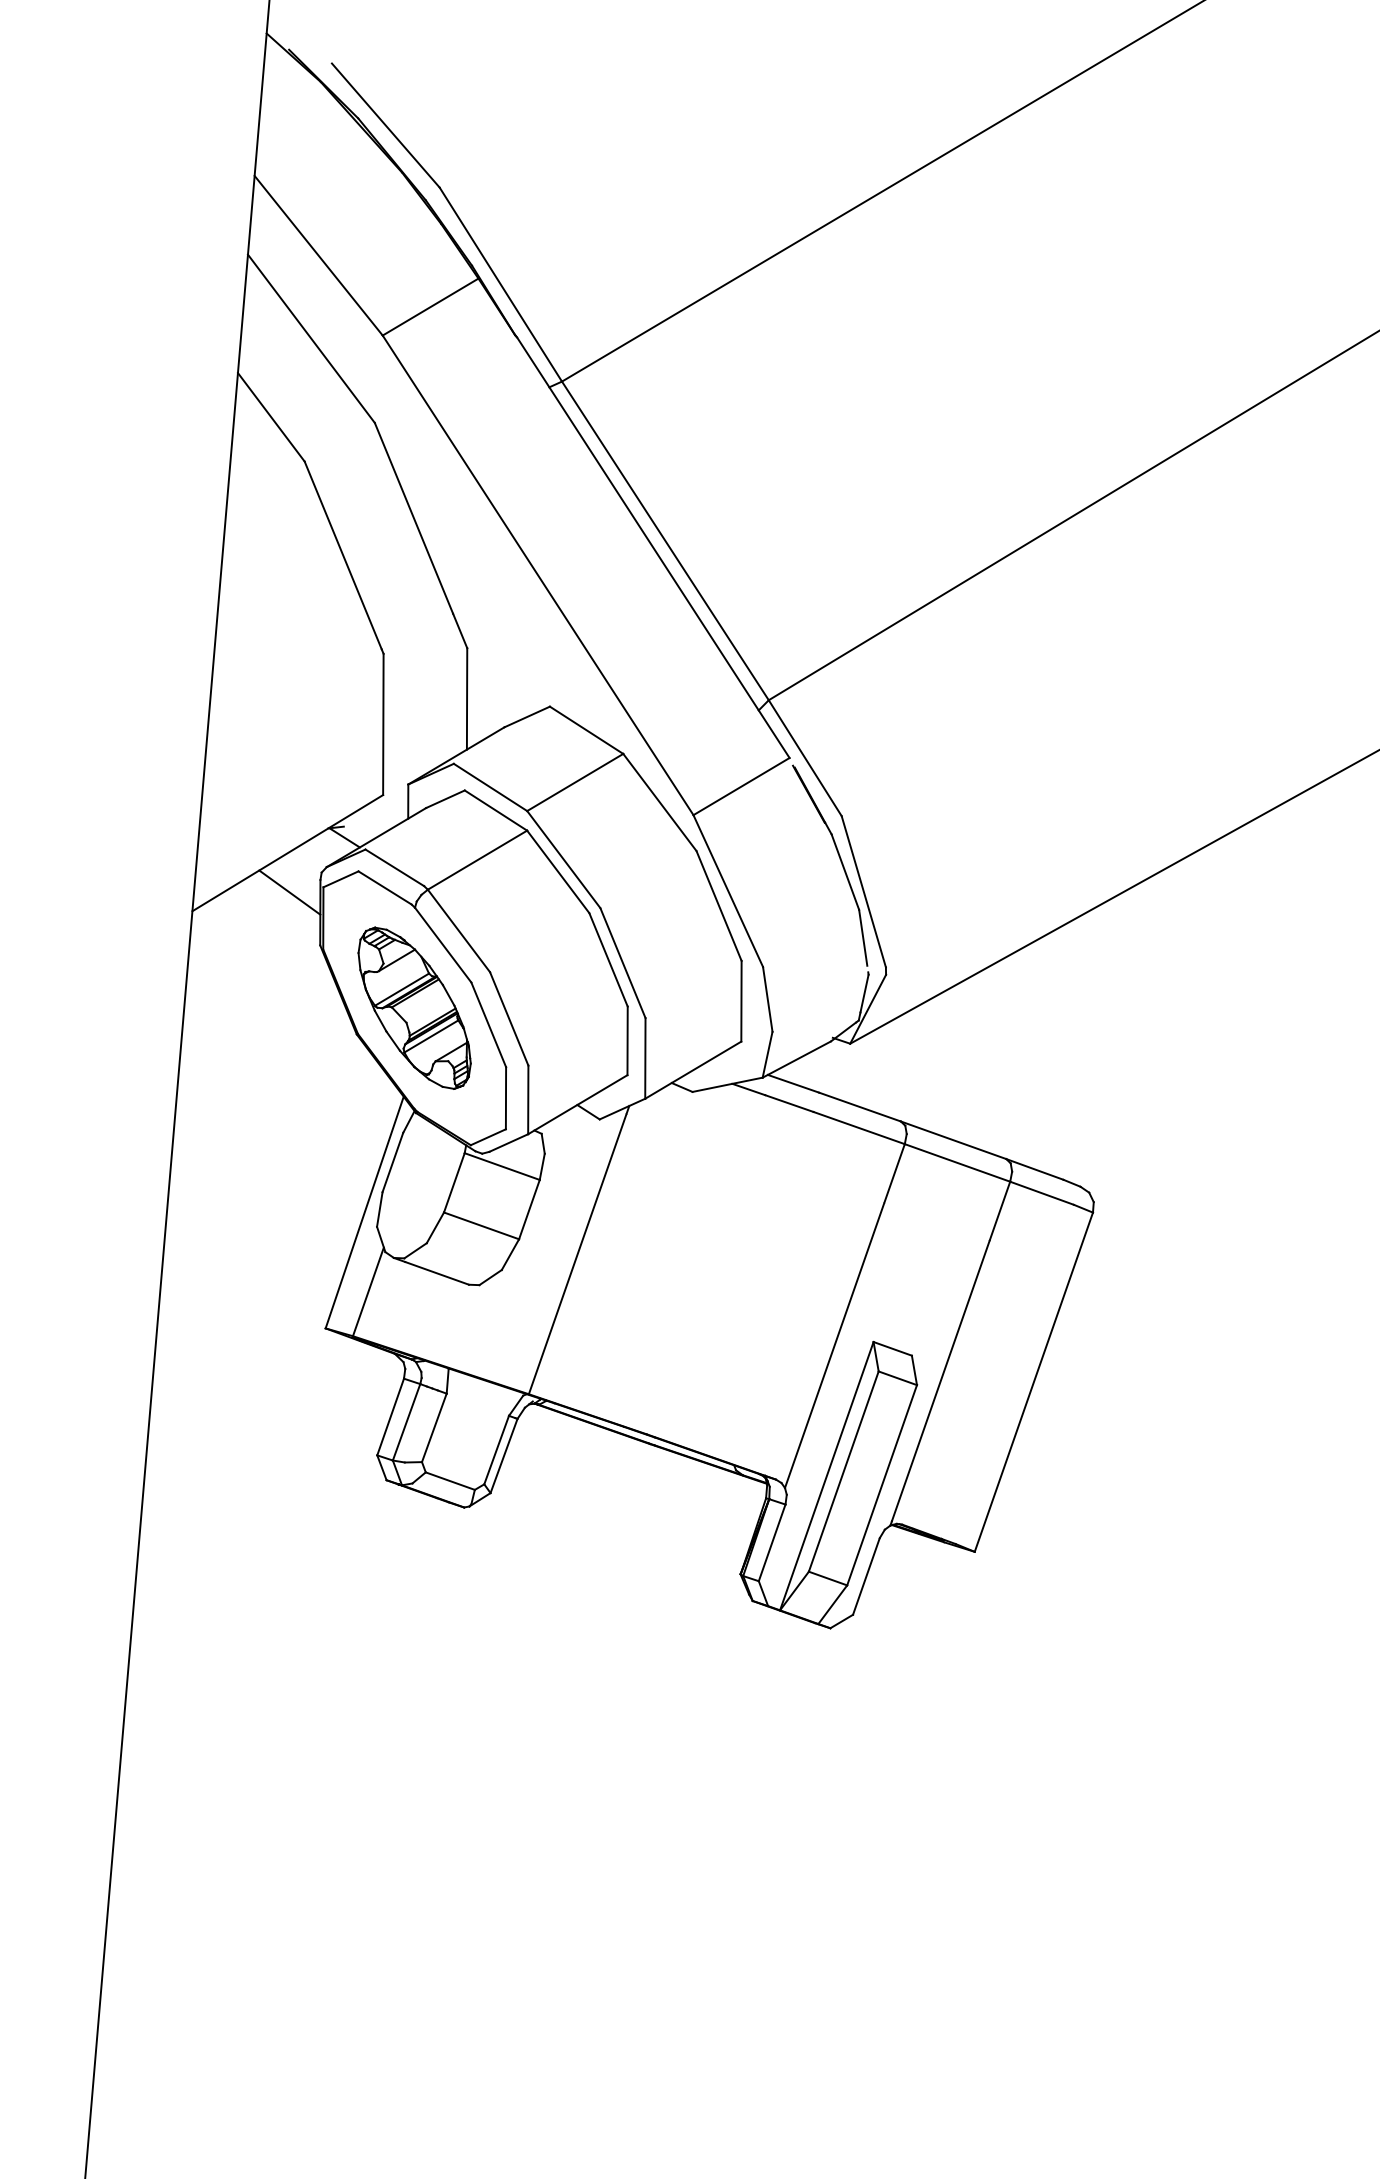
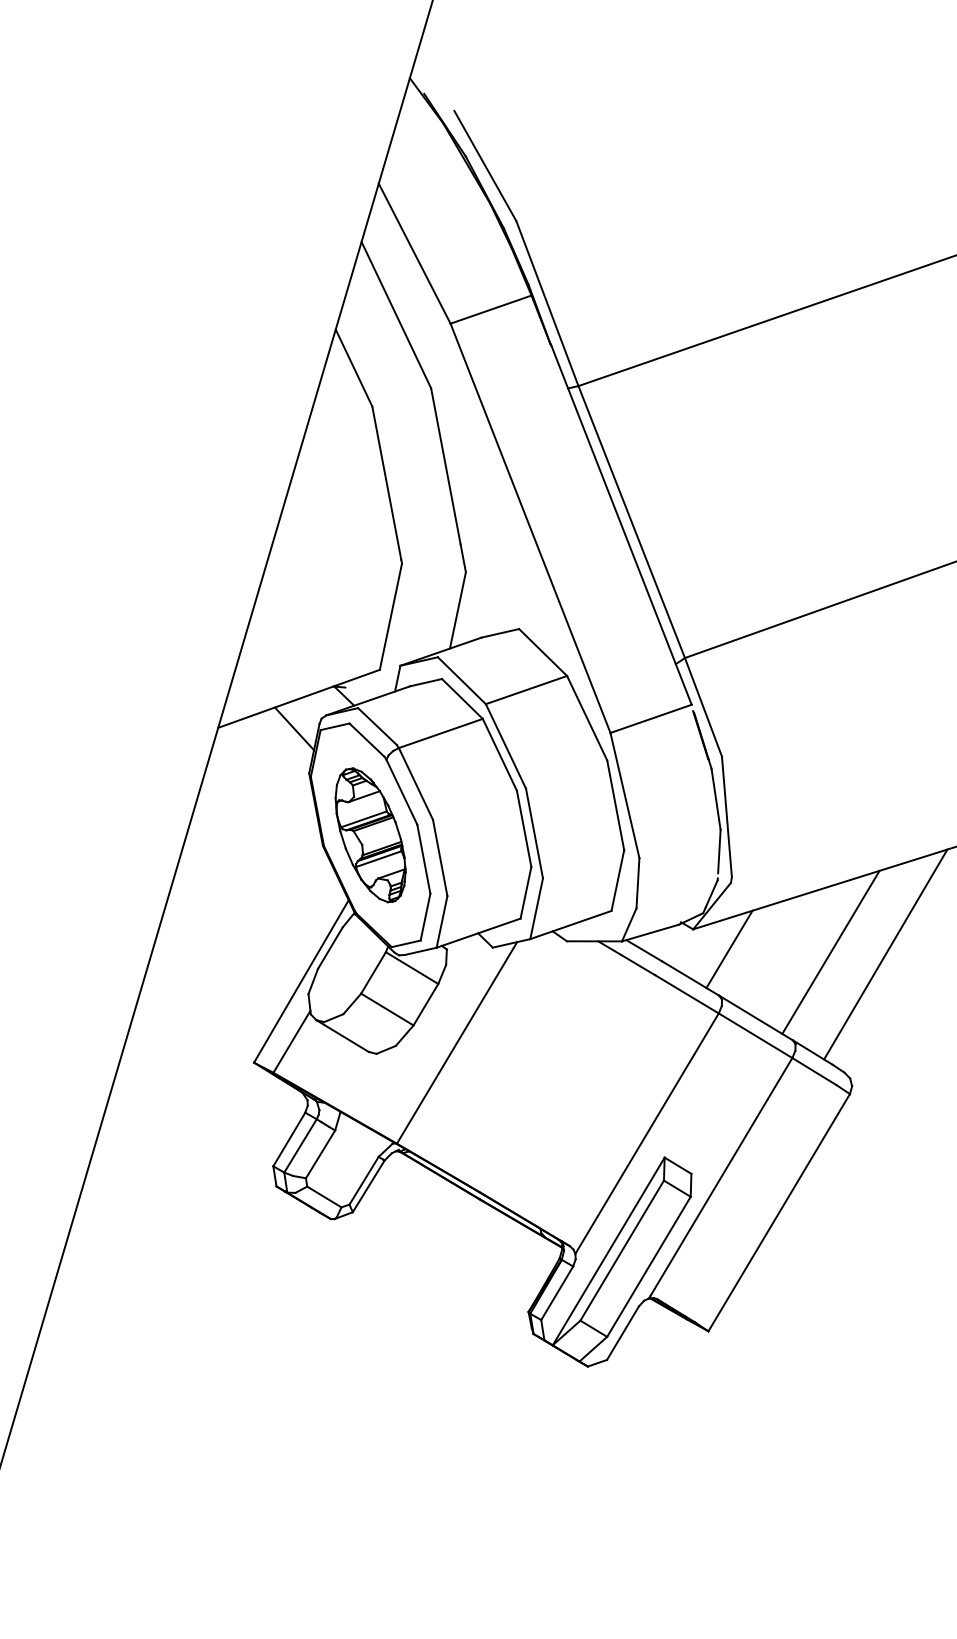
line: (1102, 1025) -> (886, 954), added
line: (1031, 1036) -> (830, 951), added
line: (901, 1059) -> (729, 949), added

